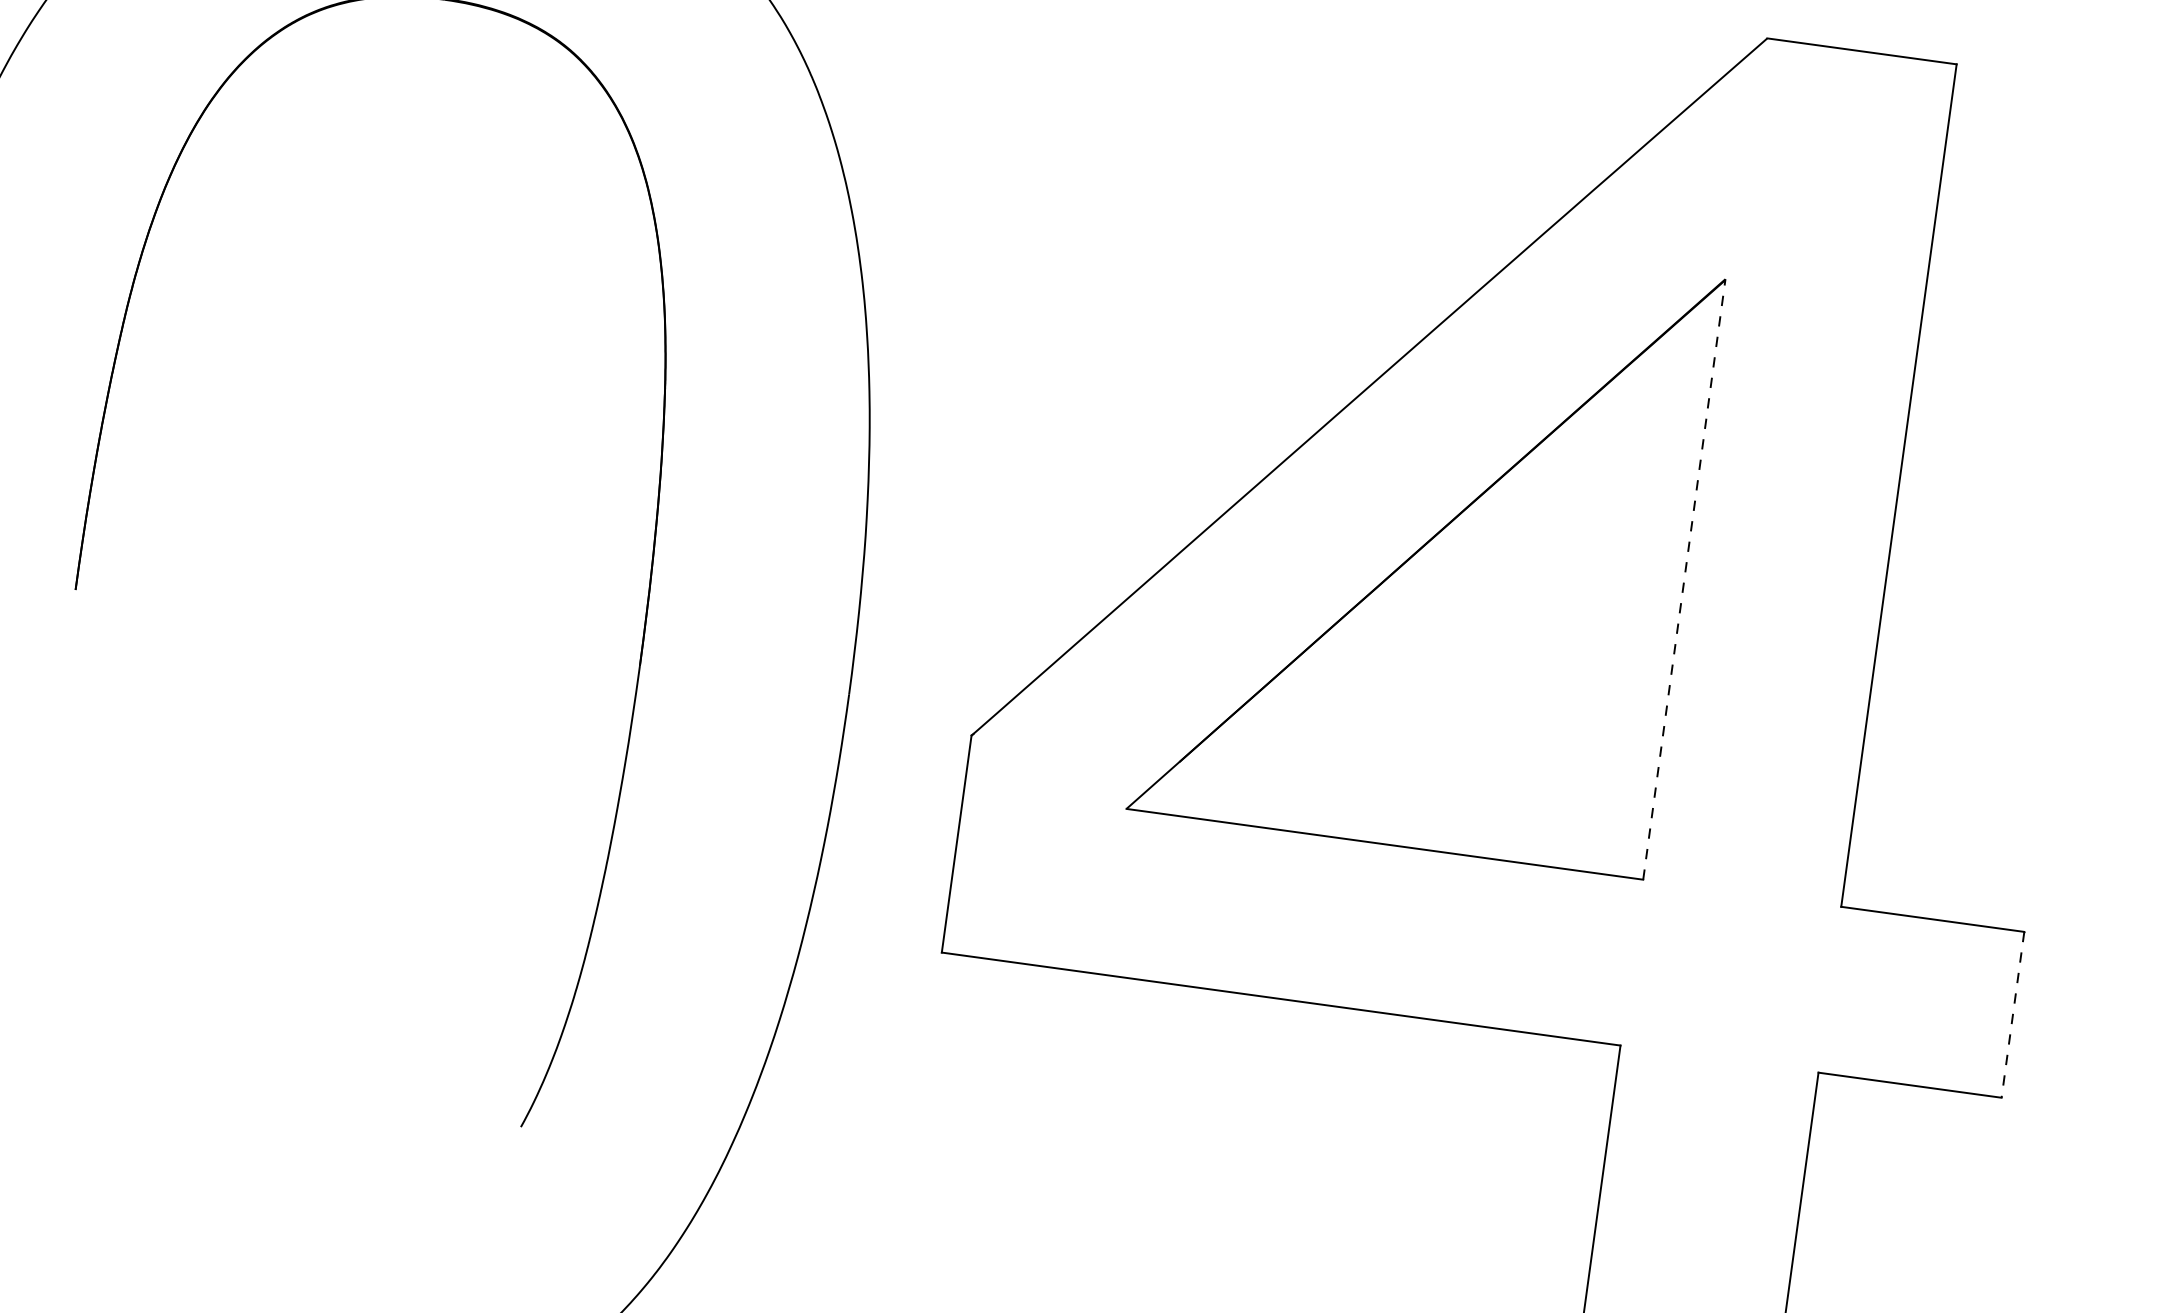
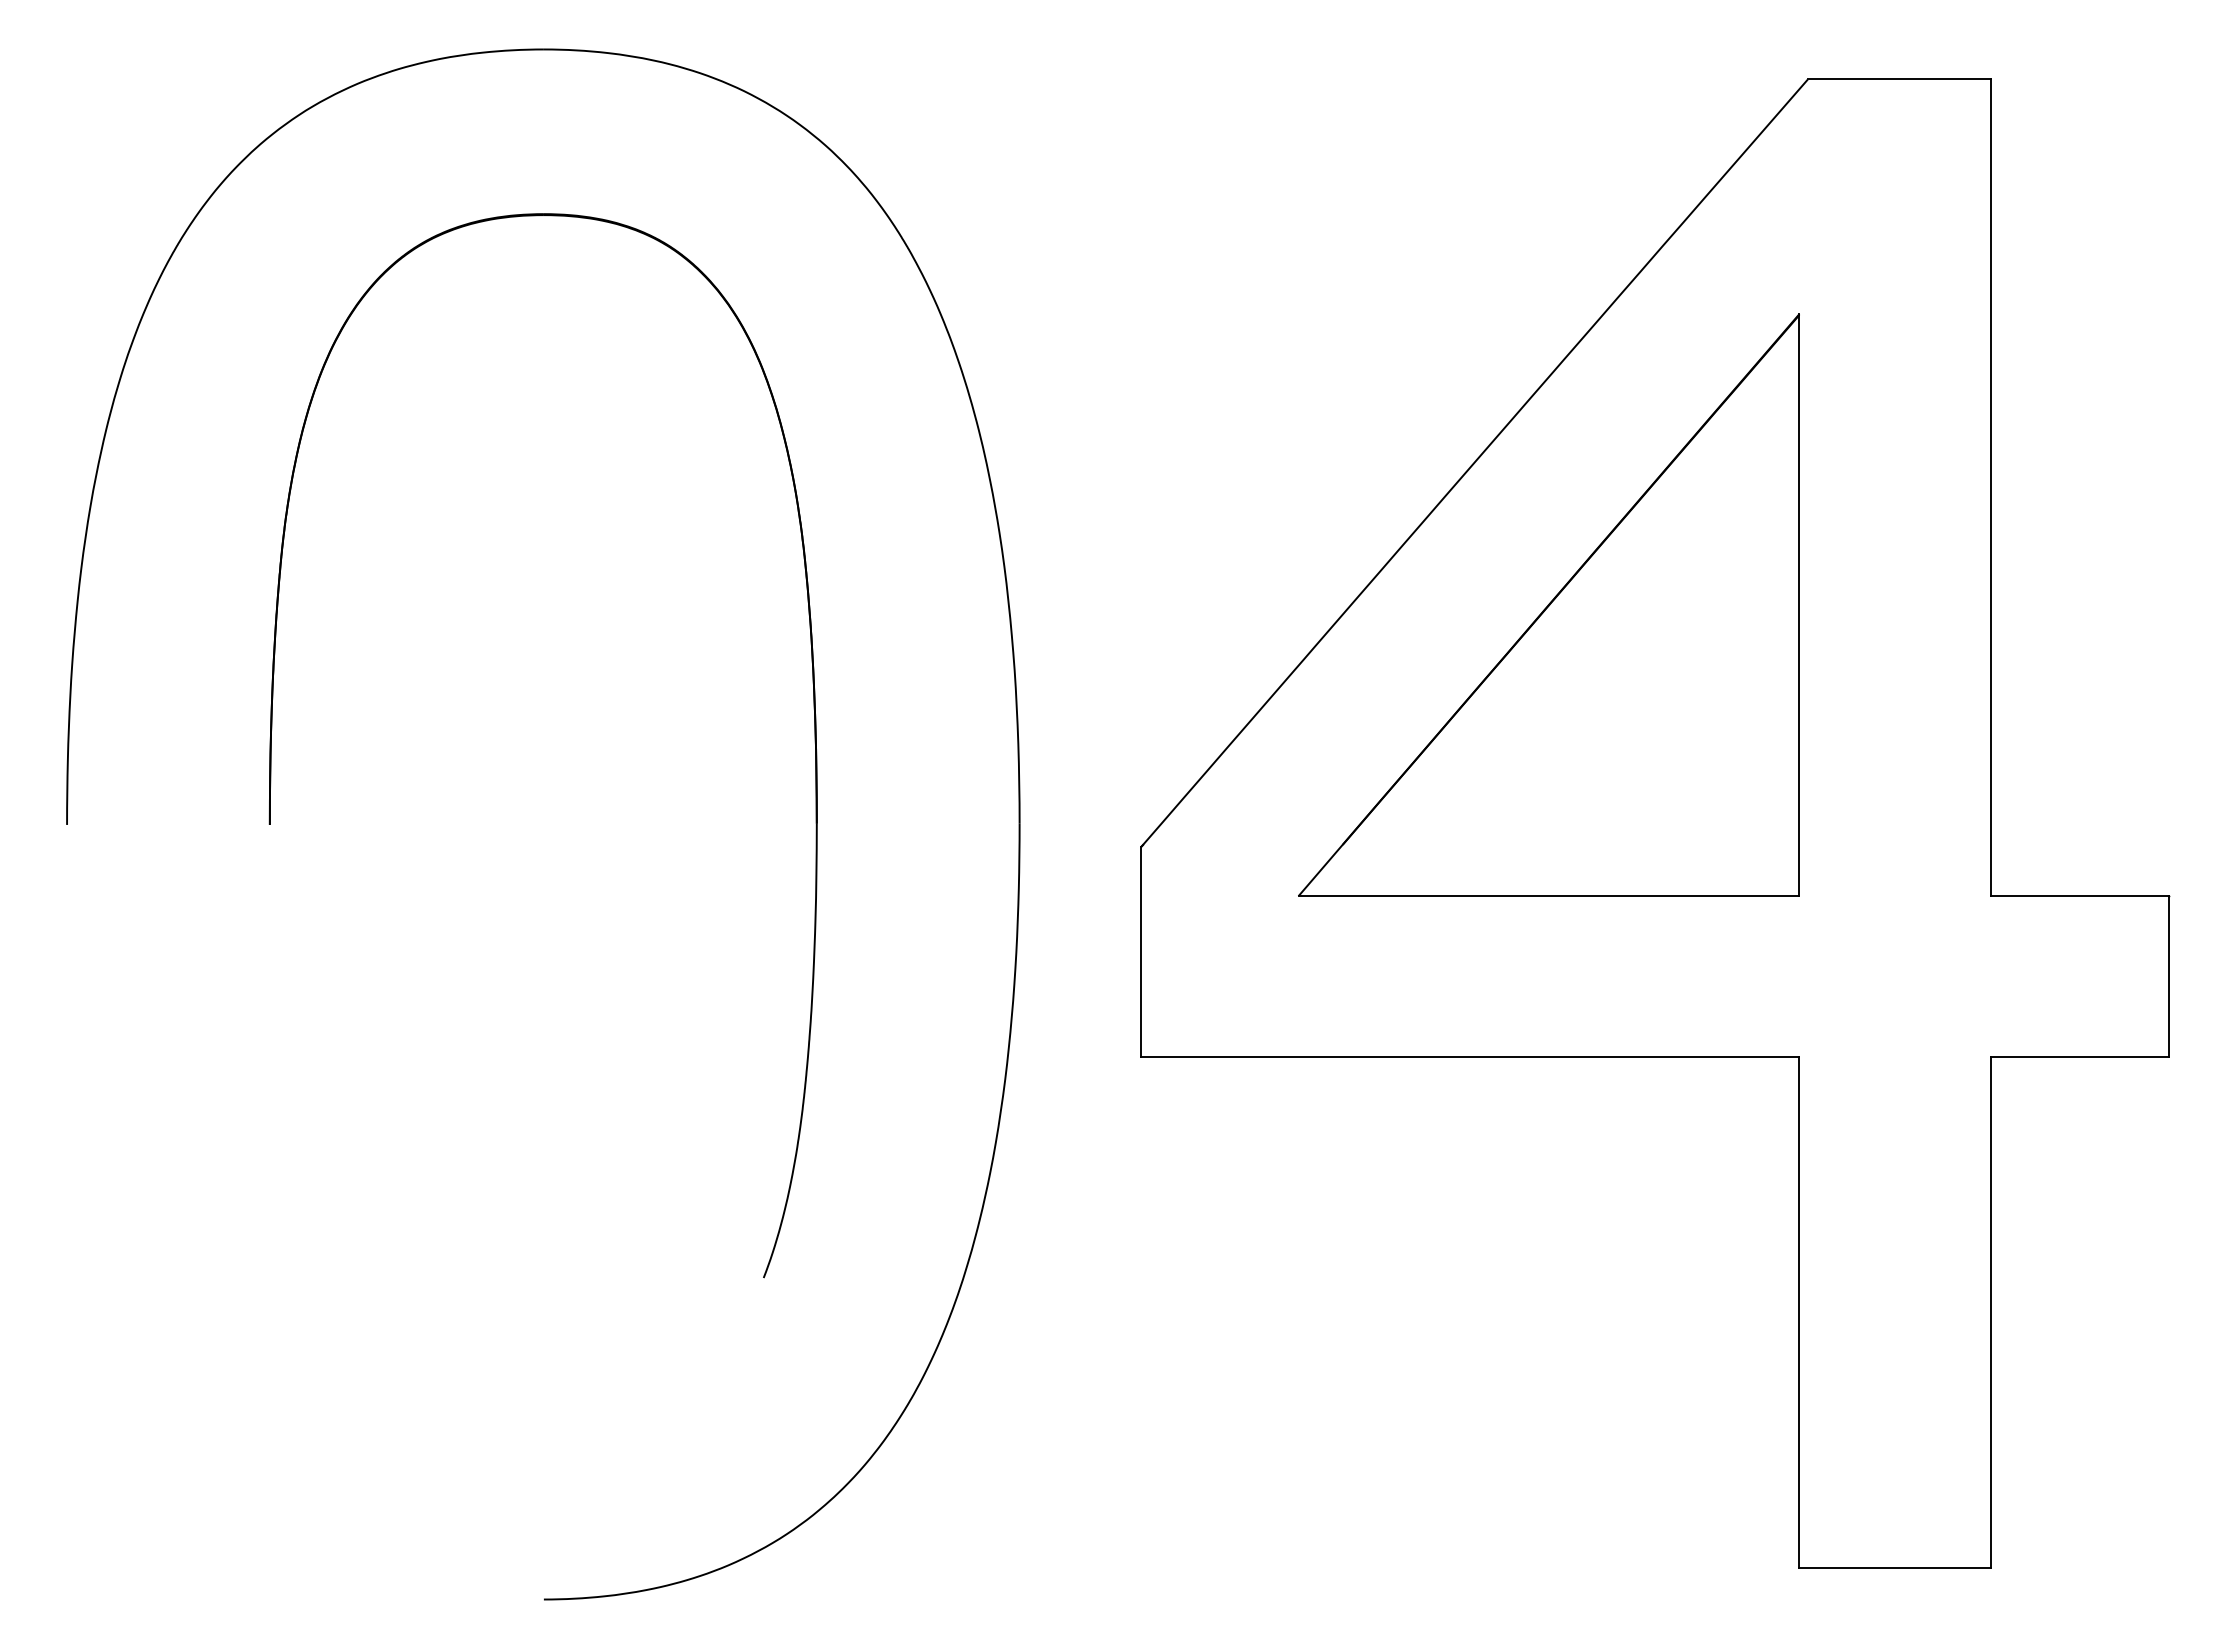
line: (1684, 578) -> (1799, 604), dashed -> solid
line: (2012, 1015) -> (2168, 977), dashed -> solid

